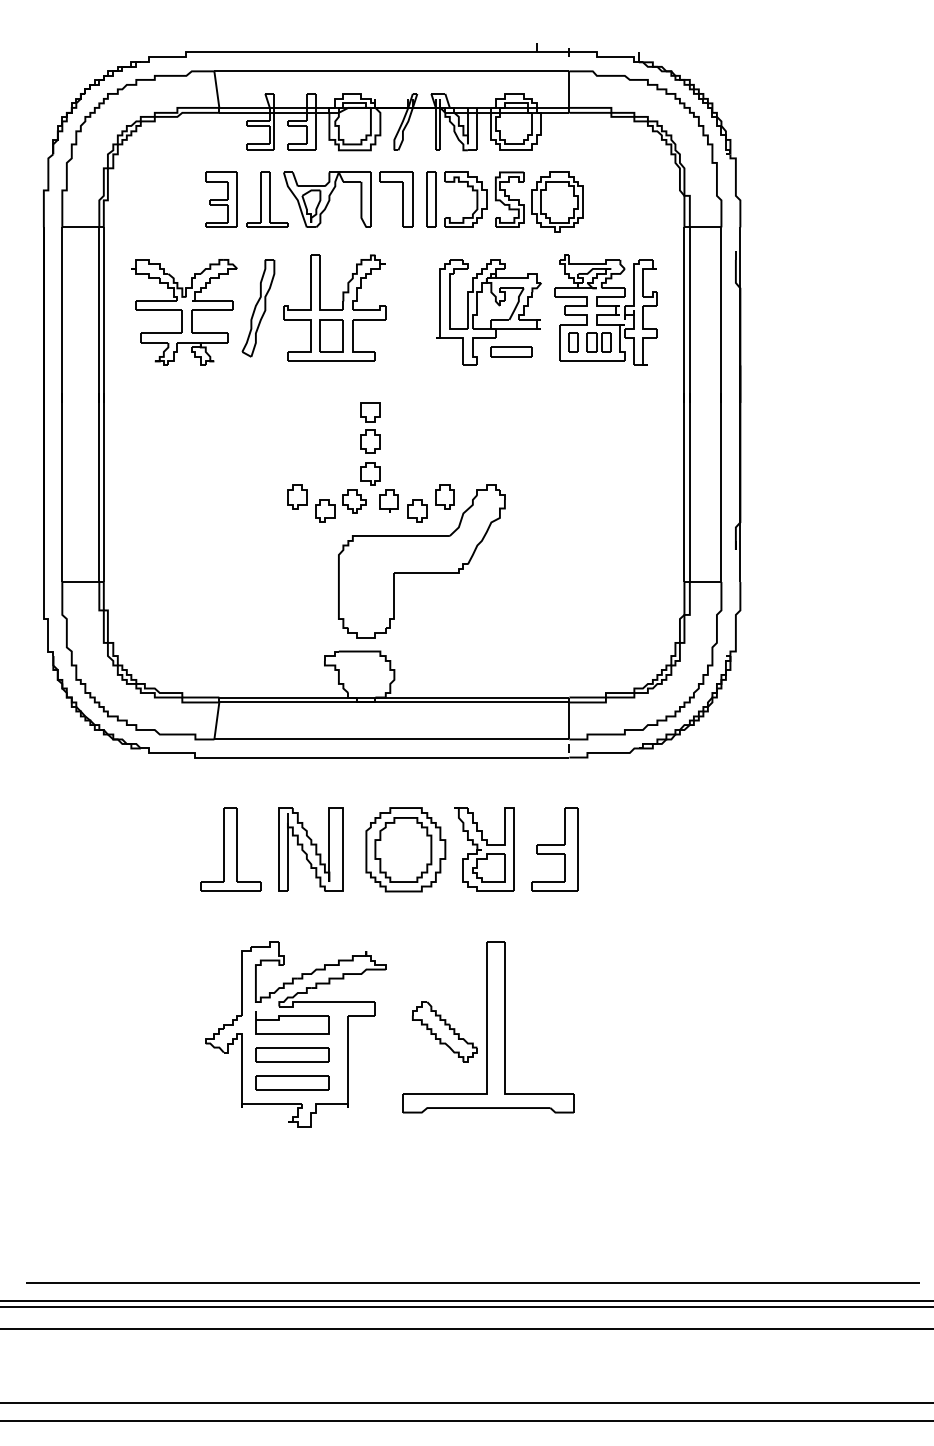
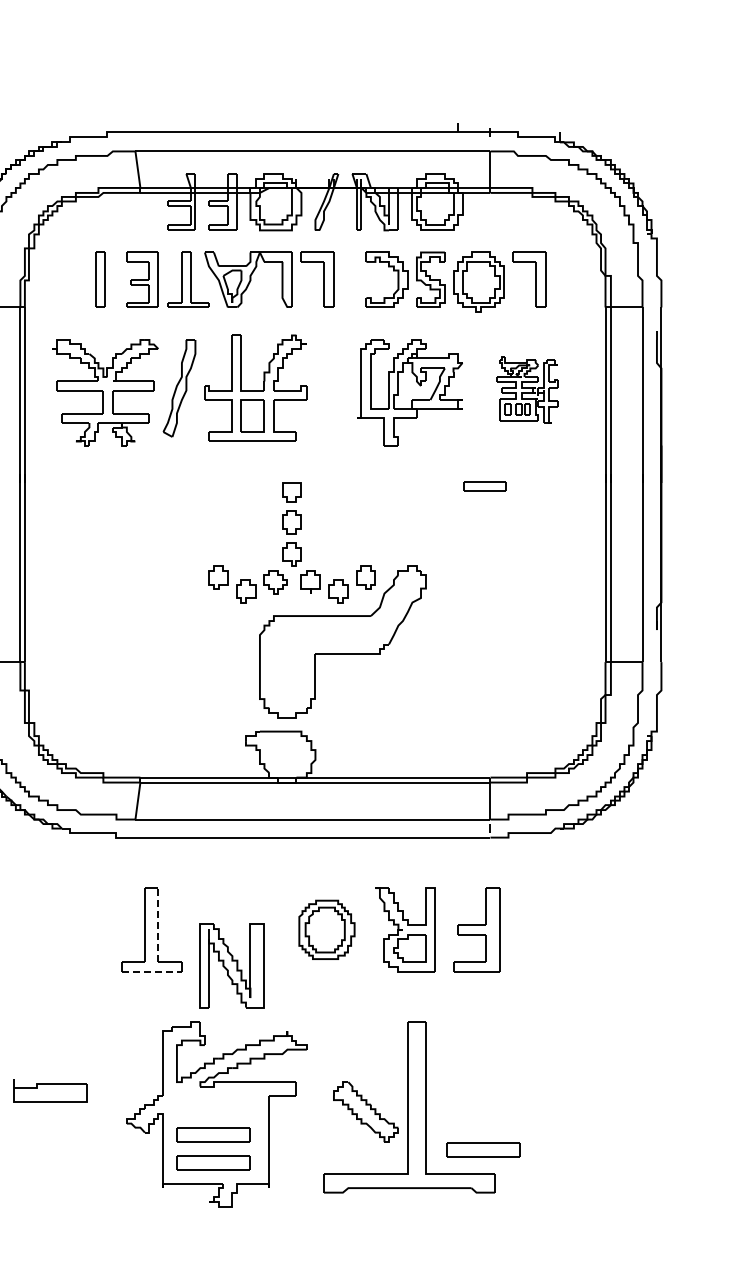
part: (431, 199) -> (100, 279), moved
part: (608, 199) -> (529, 279), added
part: (605, 309) -> (526, 389), size x0.6
part: (511, 351) -> (484, 485), moved
line: (237, 845) -> (158, 925), solid -> dashed
part: (310, 849) -> (231, 965), moved
part: (405, 849) -> (326, 929), size x0.7
line: (231, 891) -> (152, 971), solid -> dashed
part: (292, 1022) -> (50, 1090), moved
part: (562, 1069) -> (483, 1149), added

